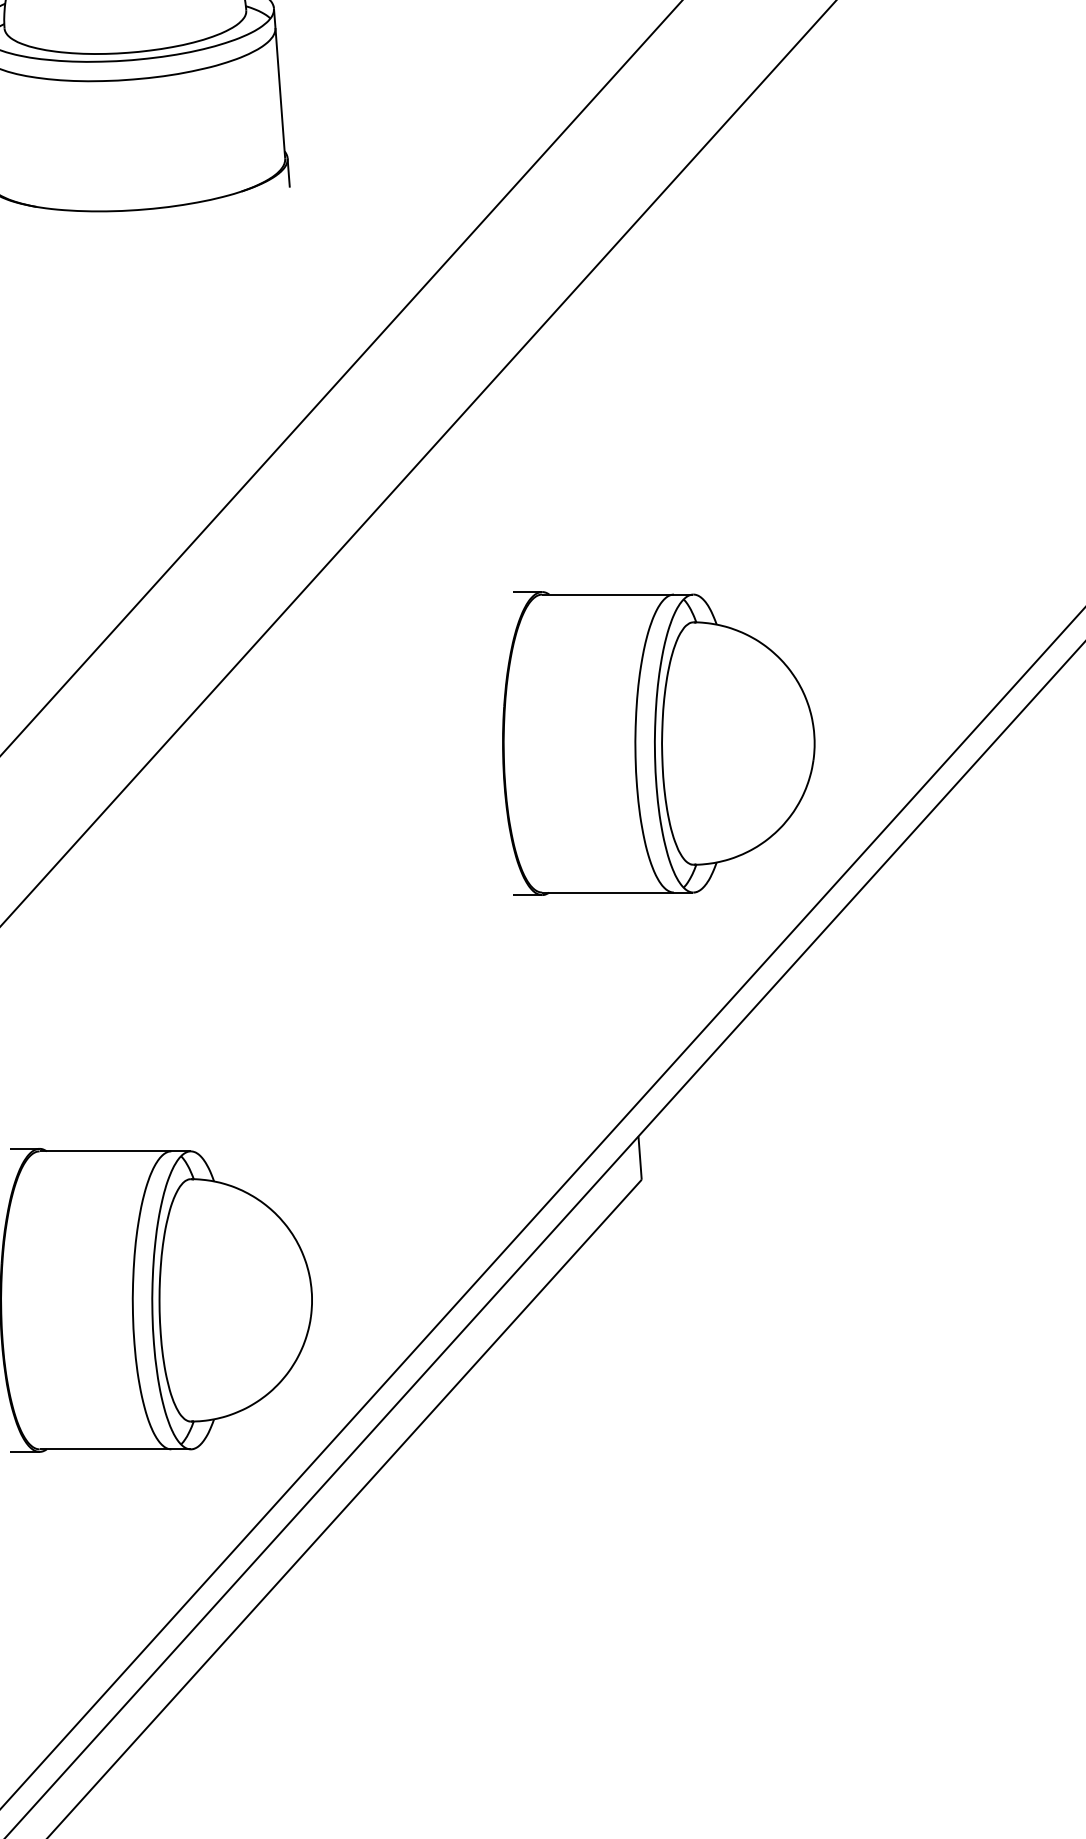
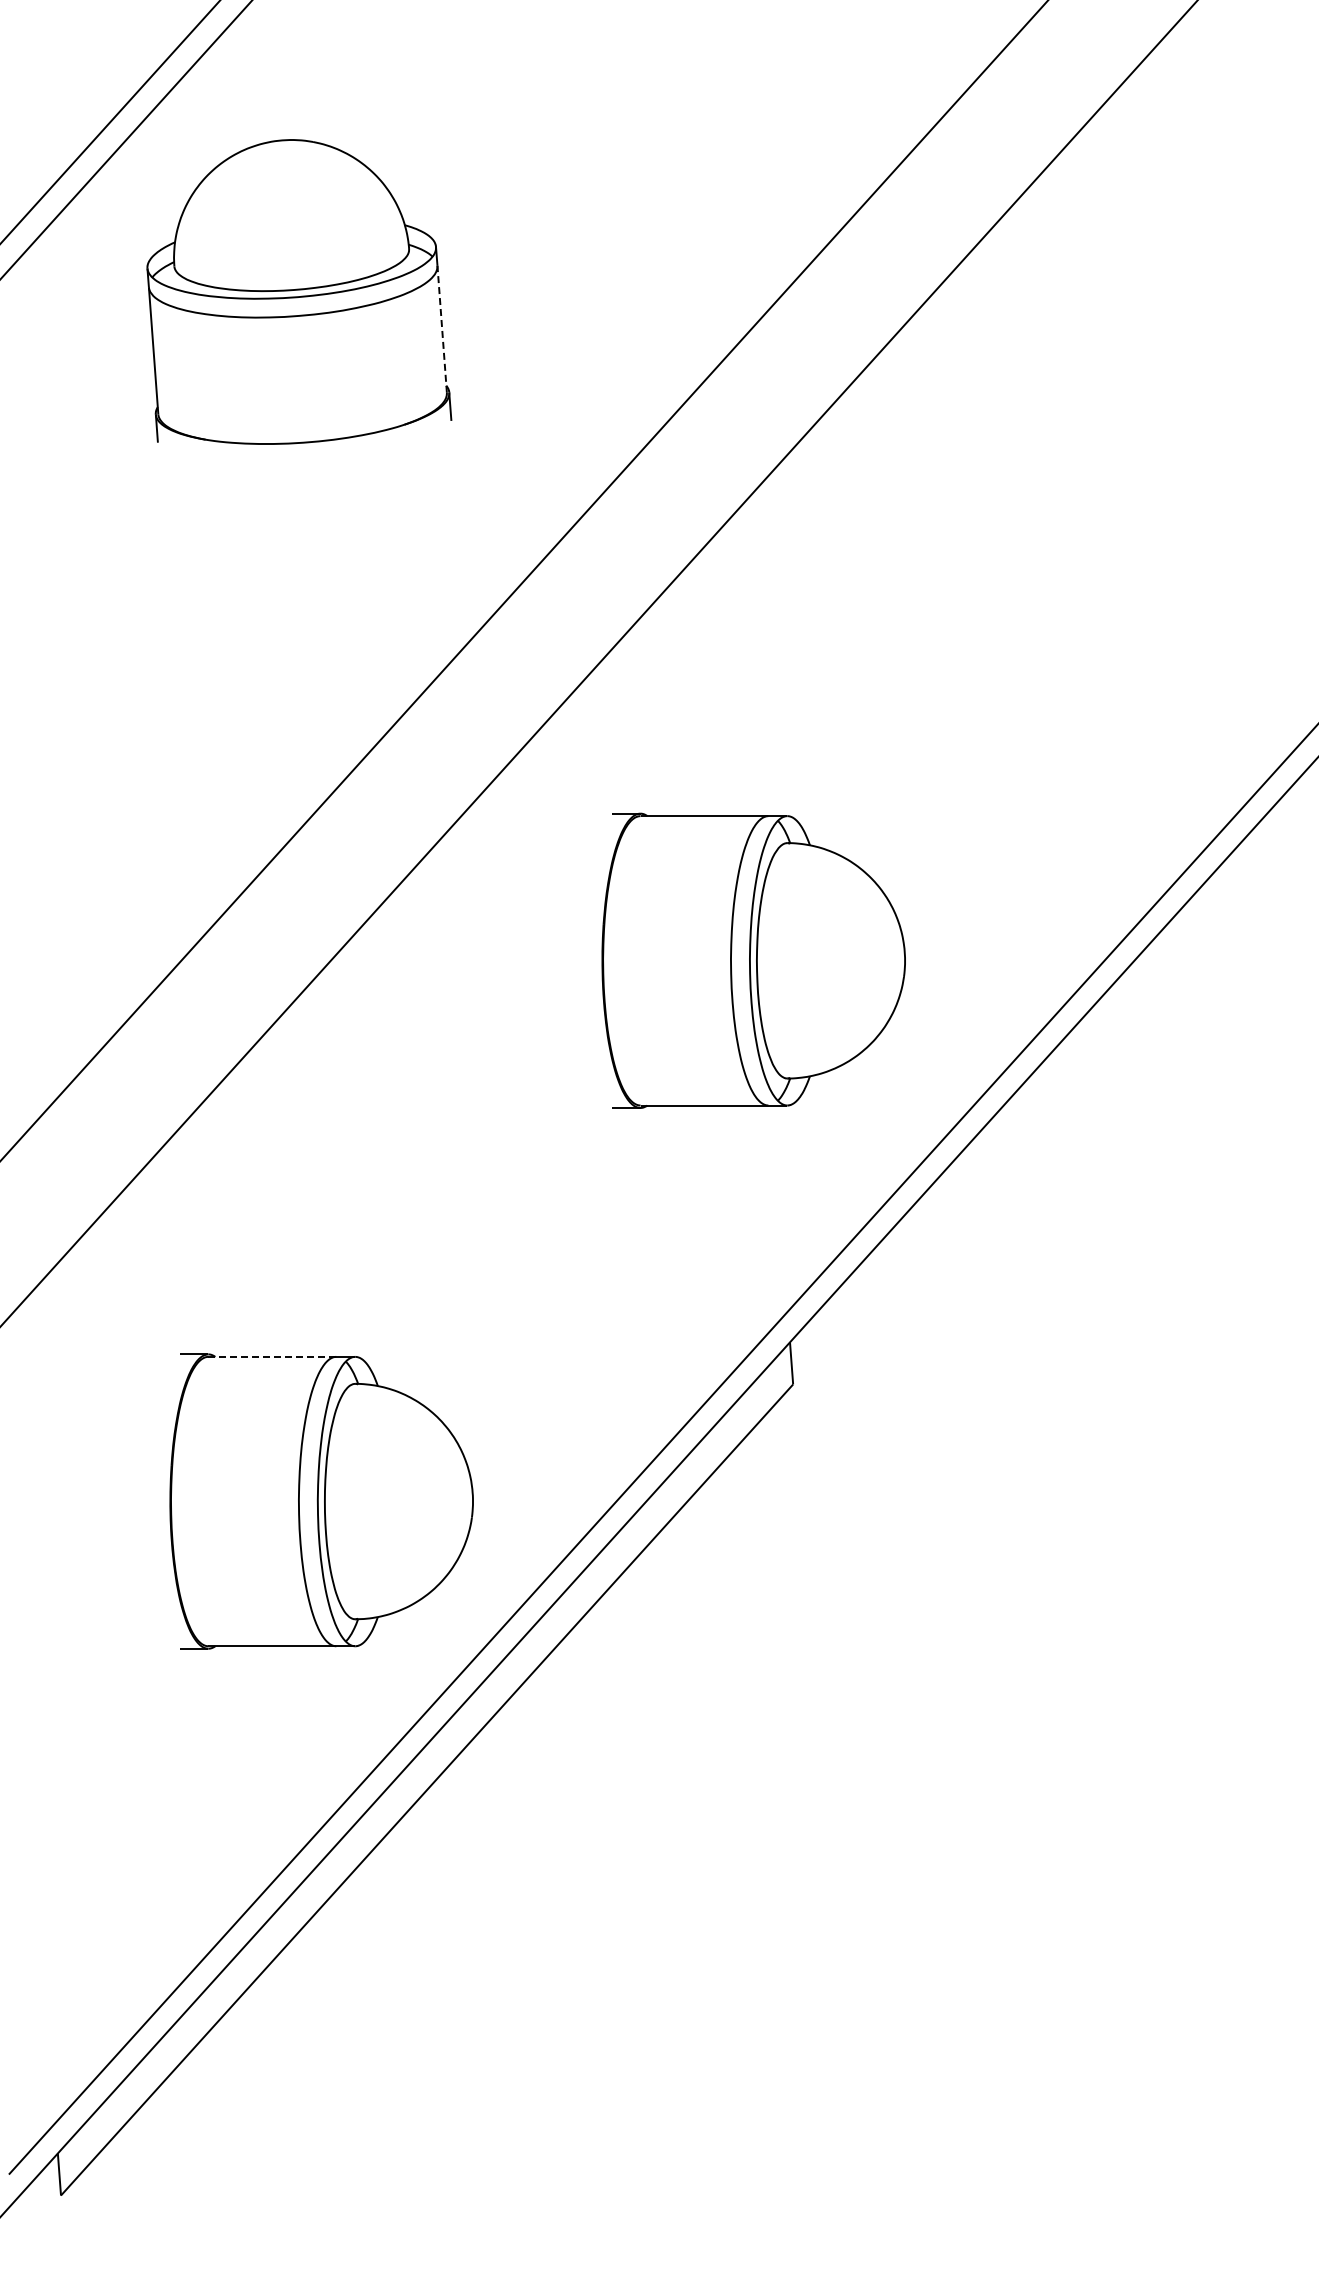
line: (280, 93) -> (442, 329), solid -> dashed
part: (658, 743) -> (753, 960), moved
line: (105, 1150) -> (272, 1356), solid -> dashed

